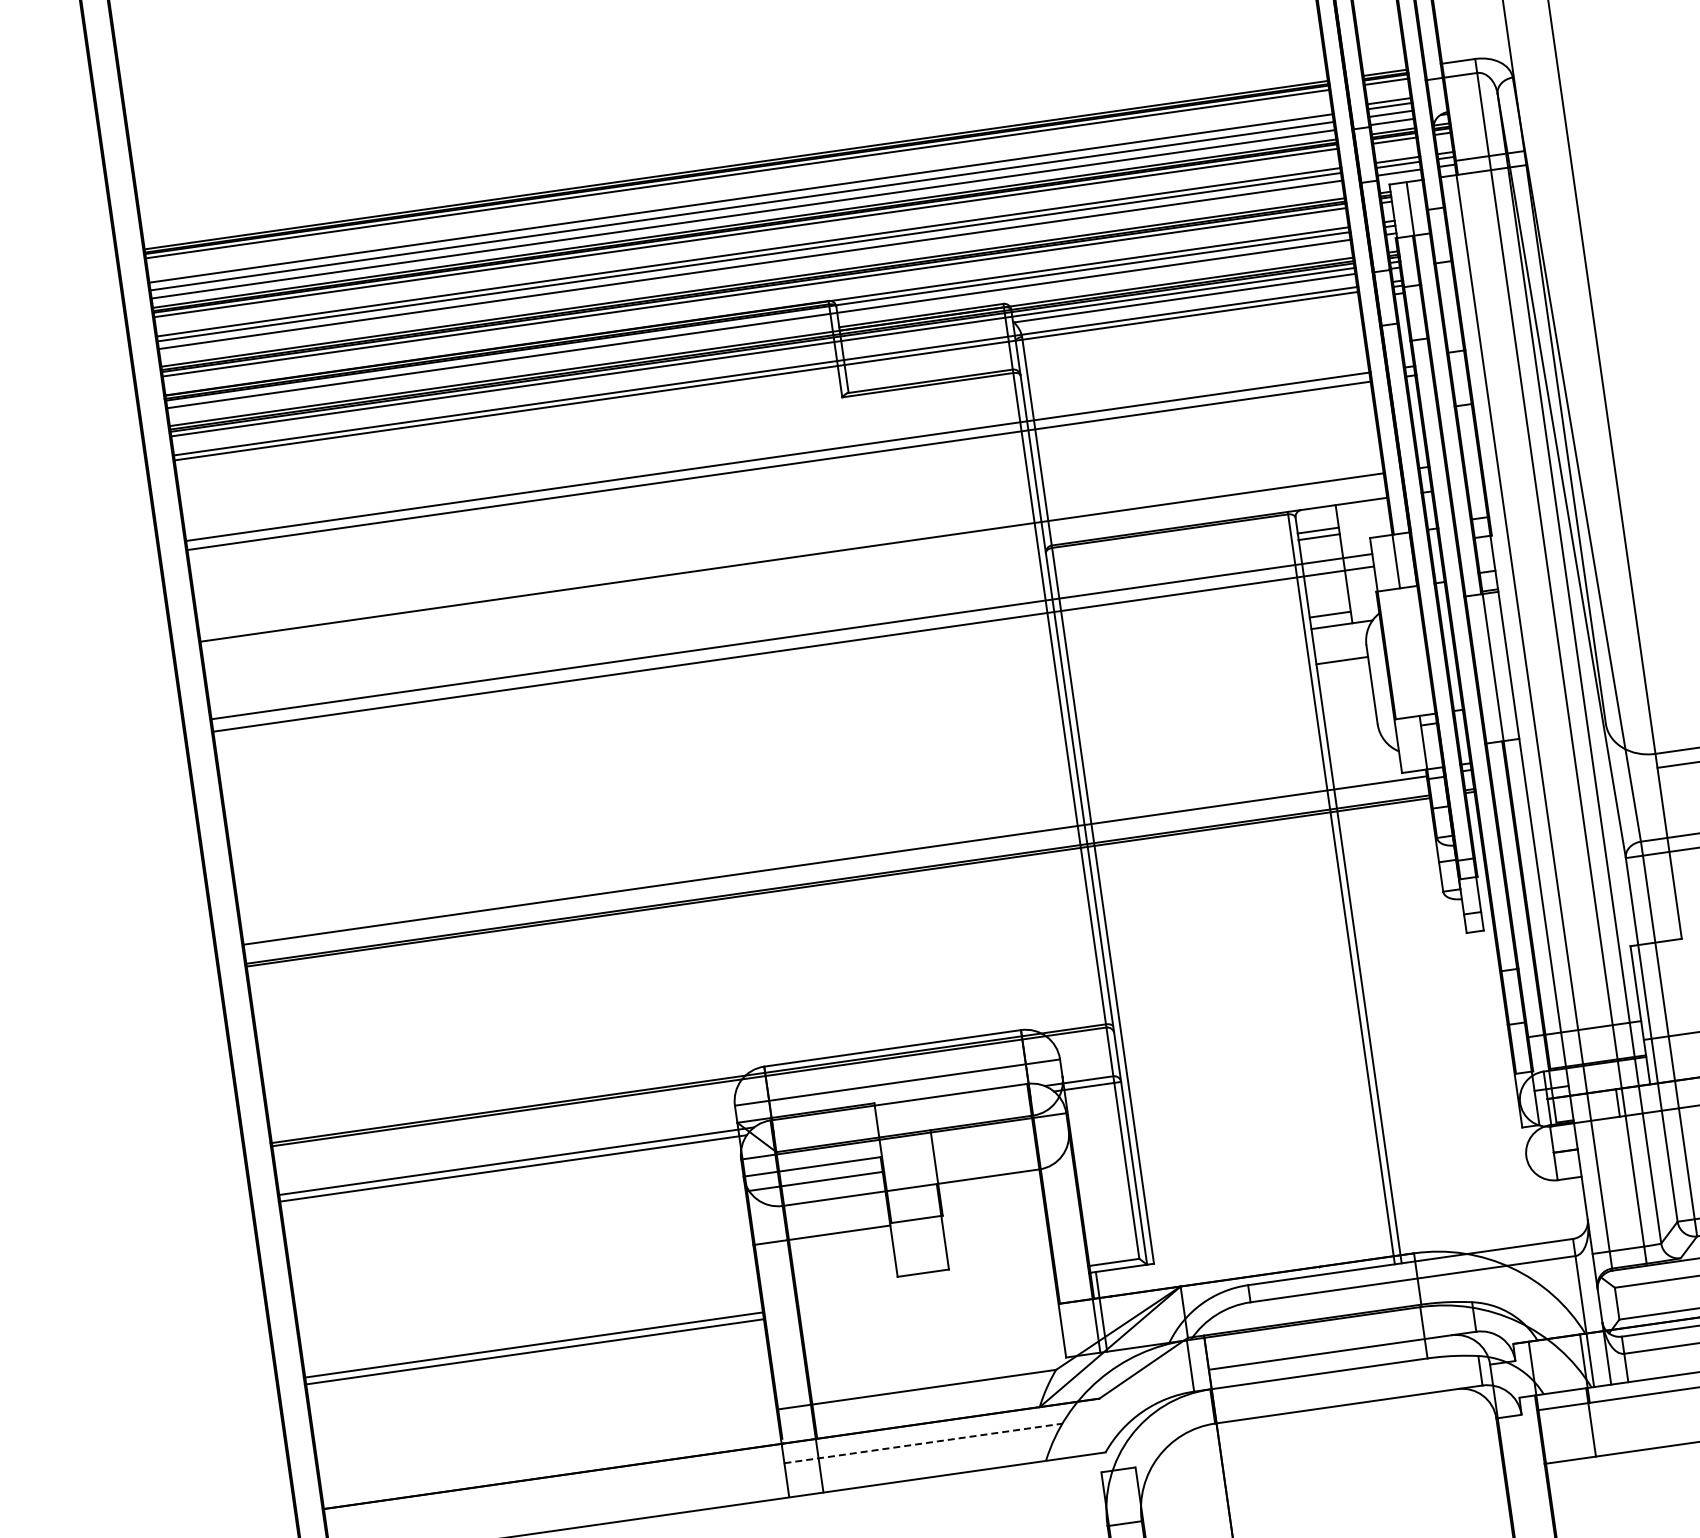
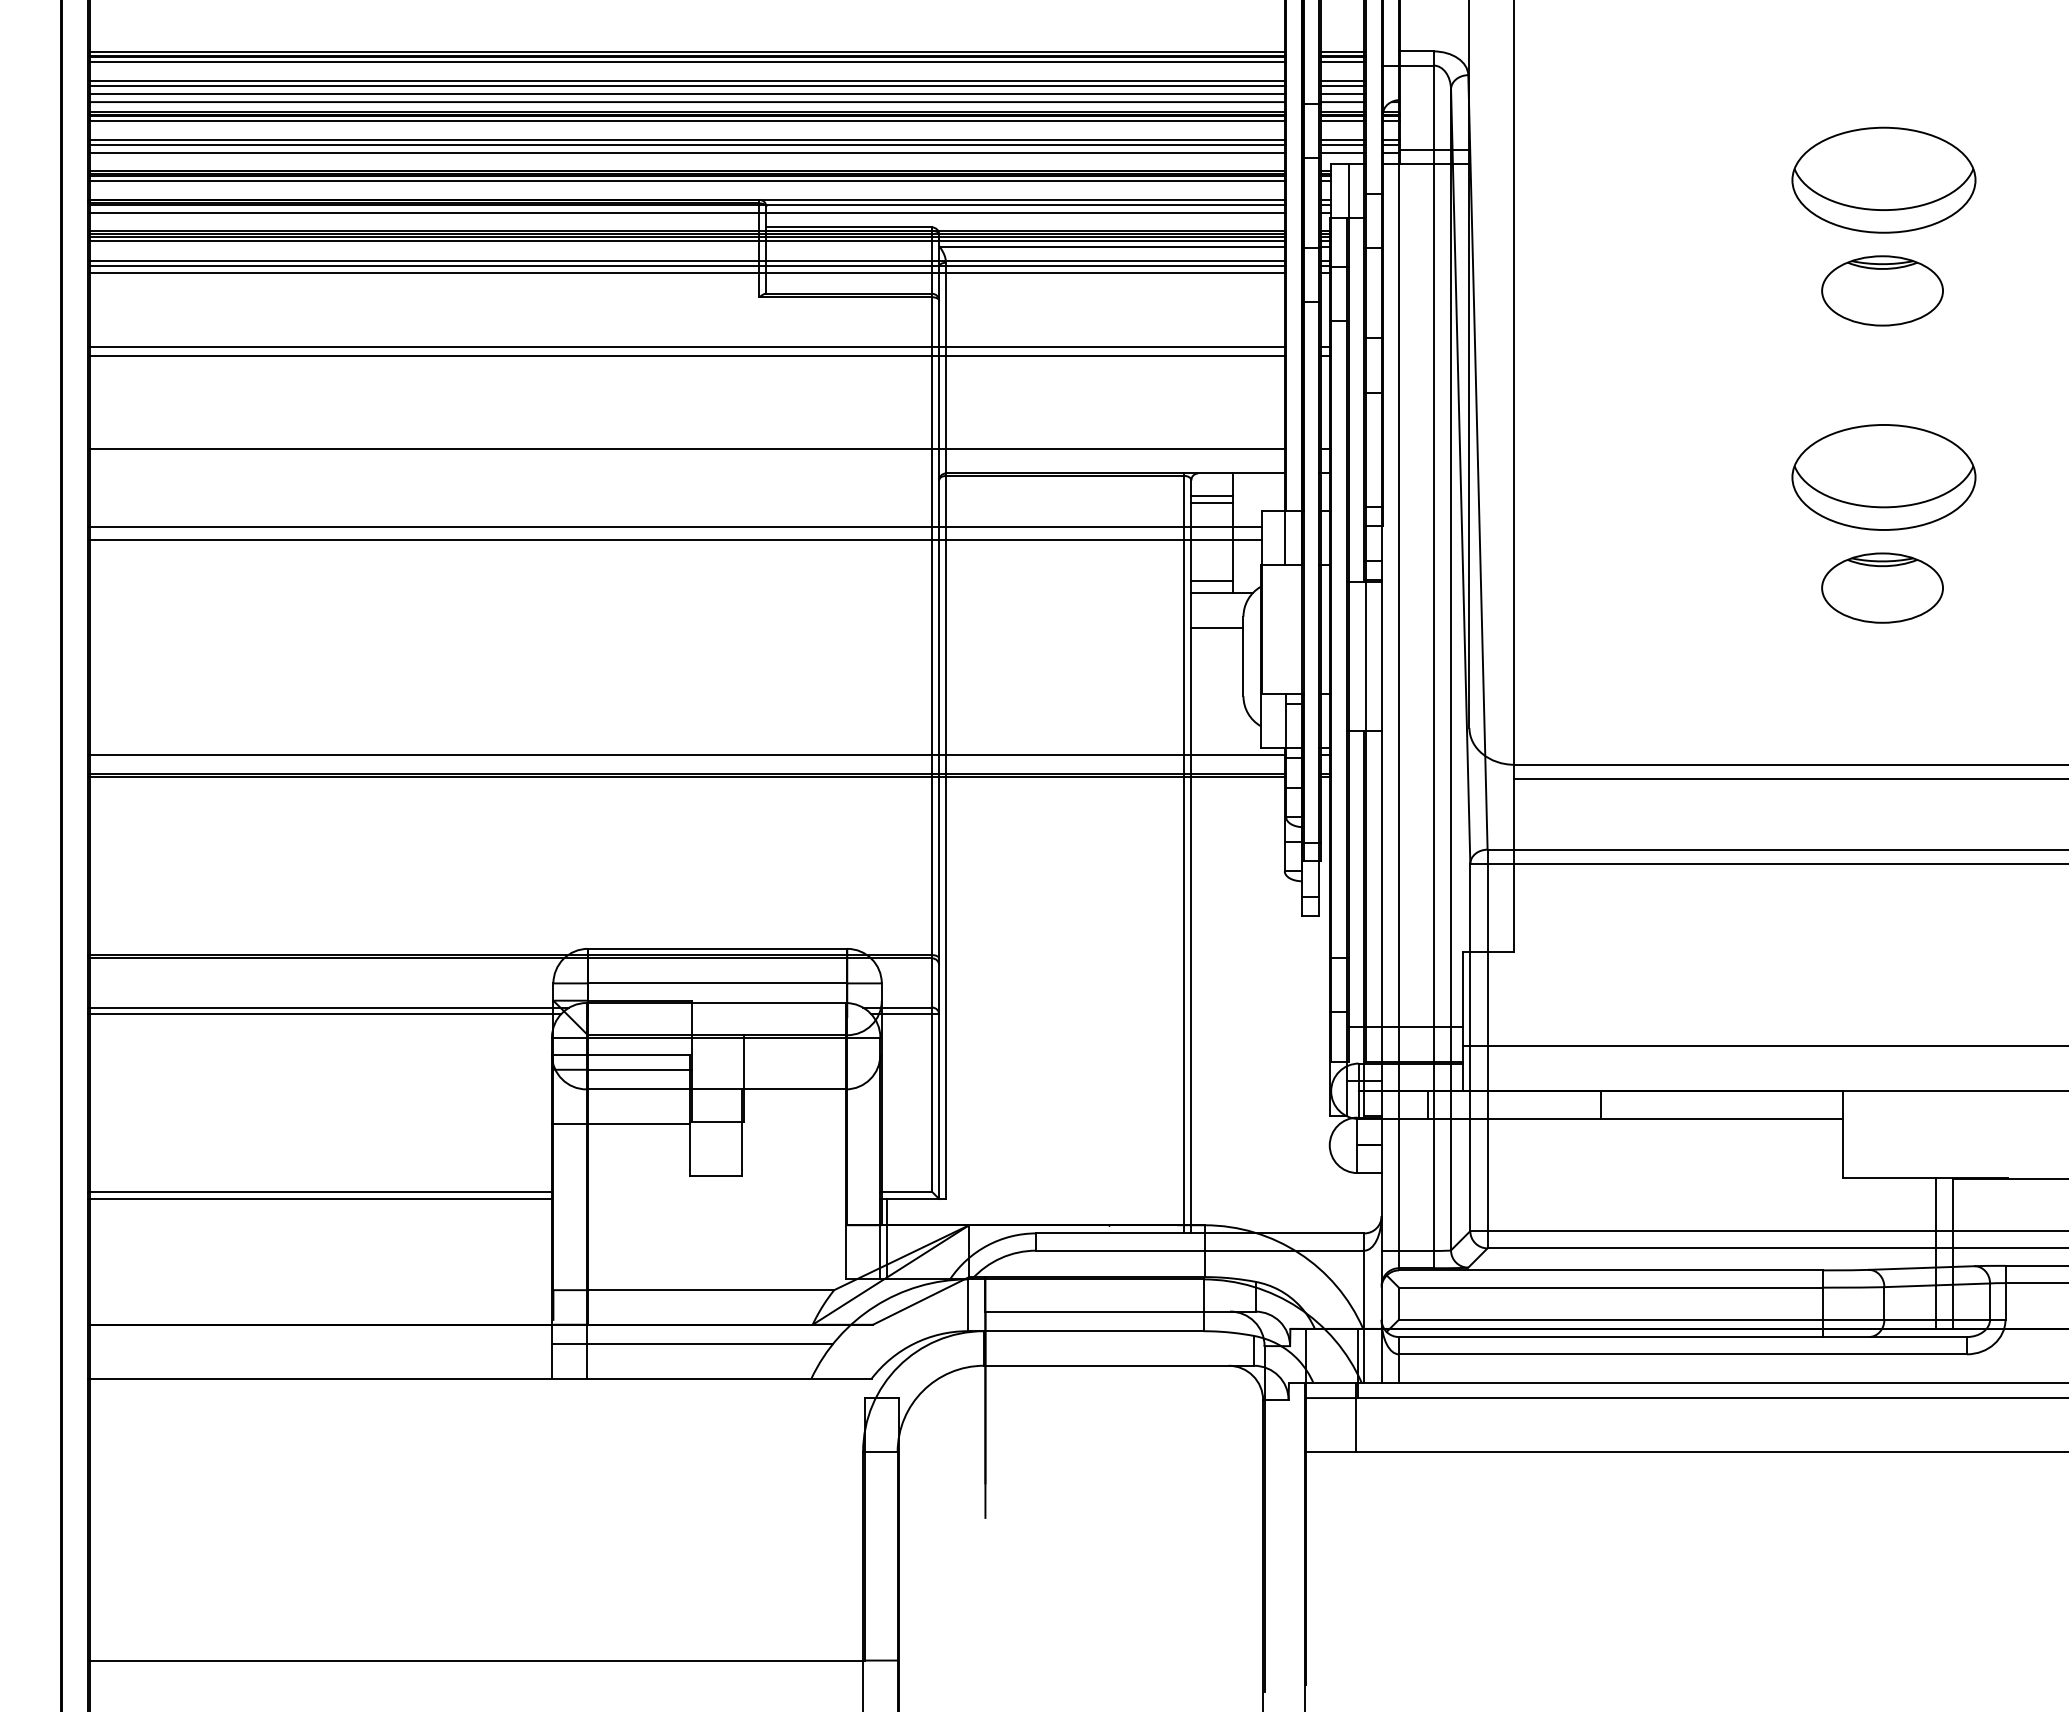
line: (740, 193) -> (687, 81), added
line: (767, 383) -> (687, 273), added
line: (923, 1443) -> (692, 1344), dashed -> solid

